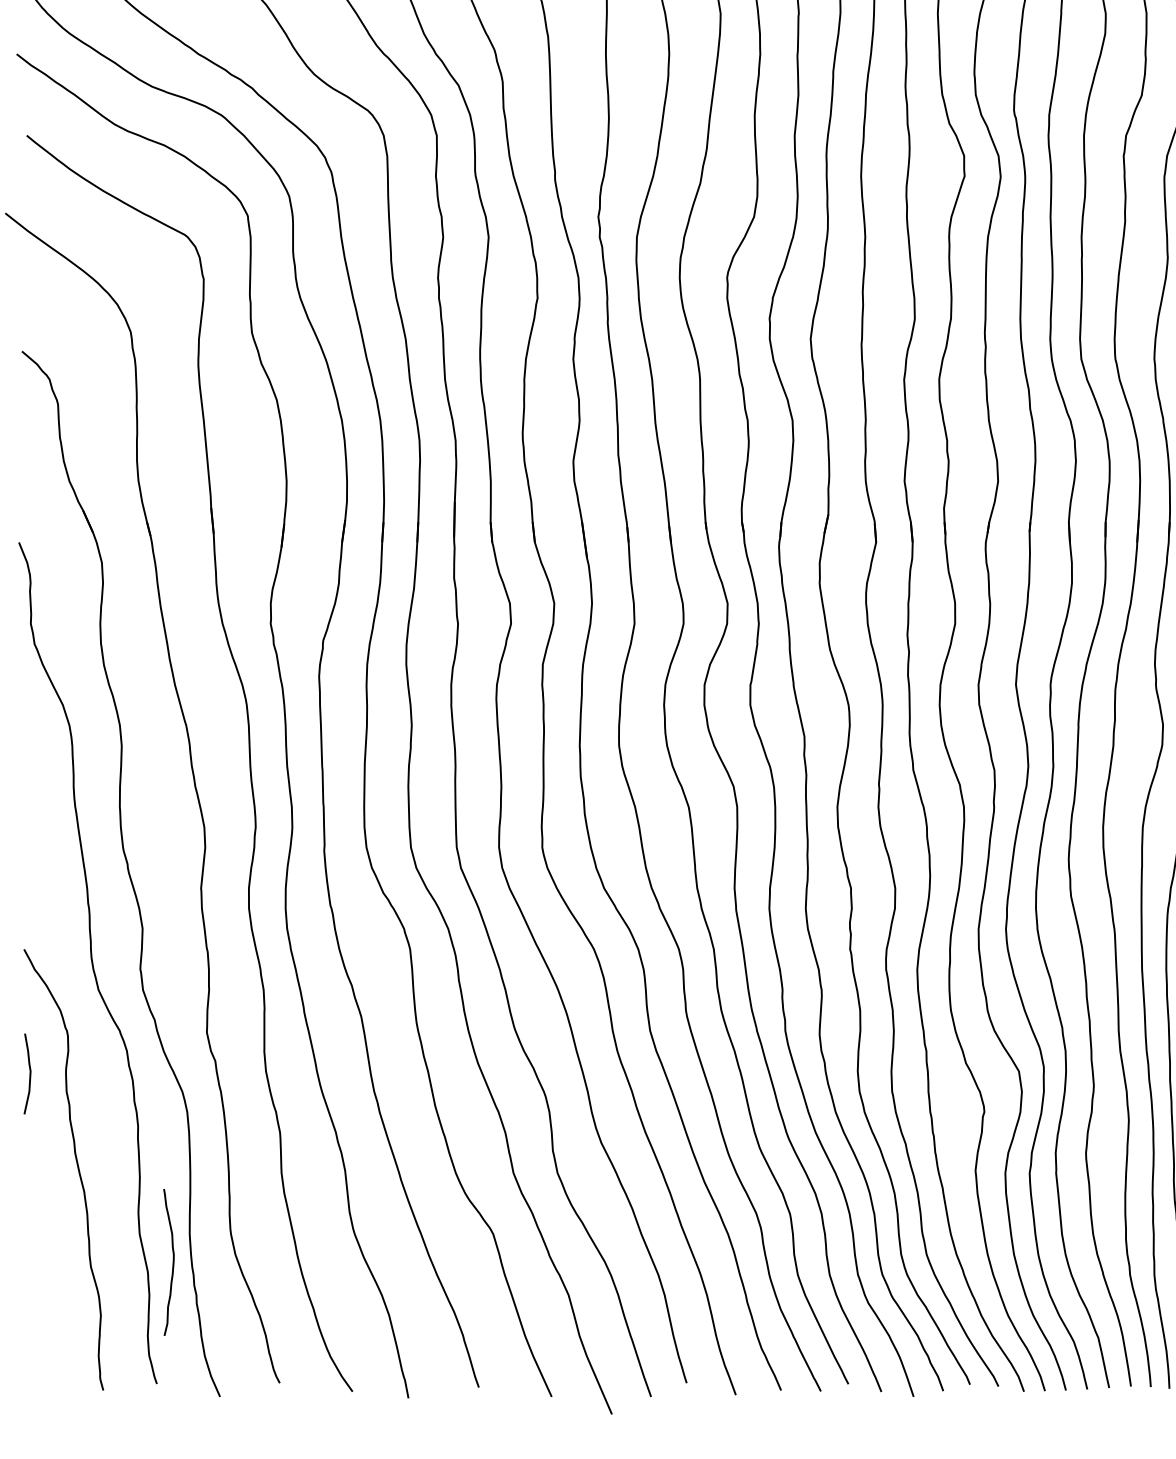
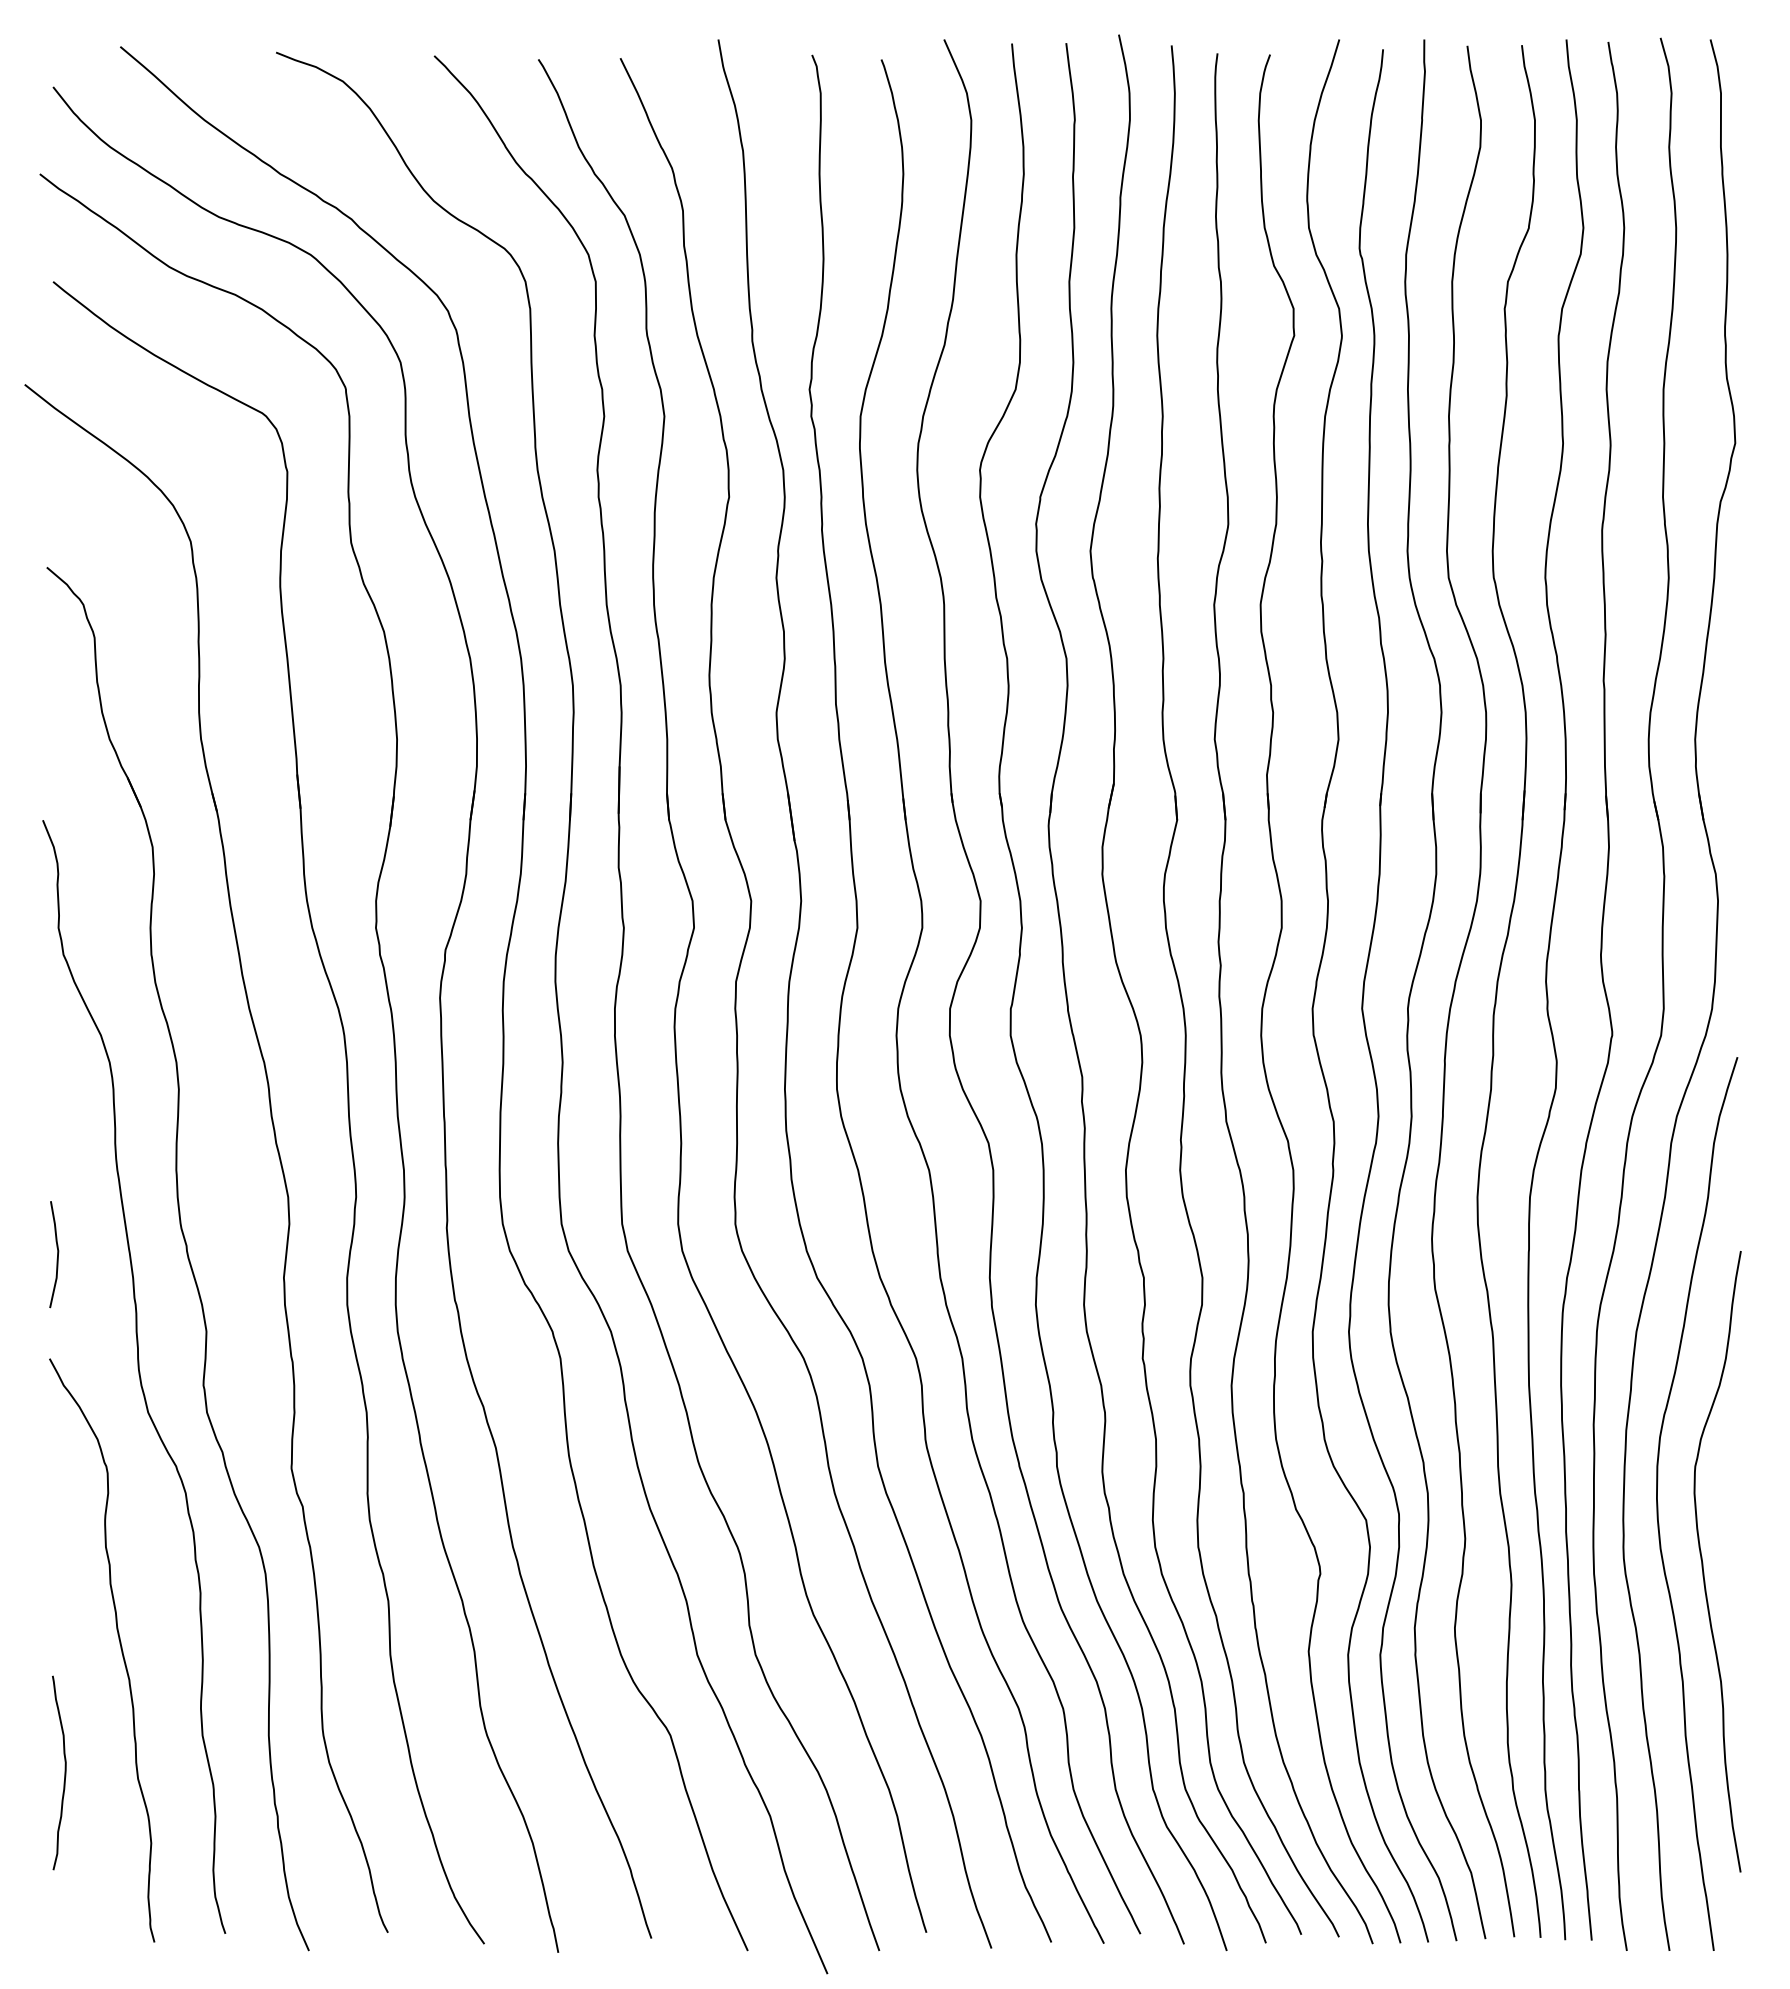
curve: (30, 1073) -> (57, 1254), moved
curve: (172, 1262) -> (64, 1772), moved

